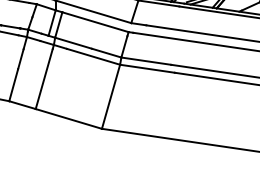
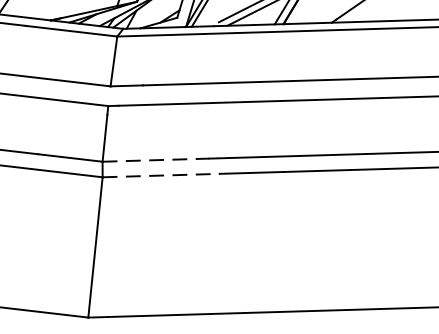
line: (146, 61) -> (156, 160), solid -> dashed
line: (147, 68) -> (161, 174), solid -> dashed

